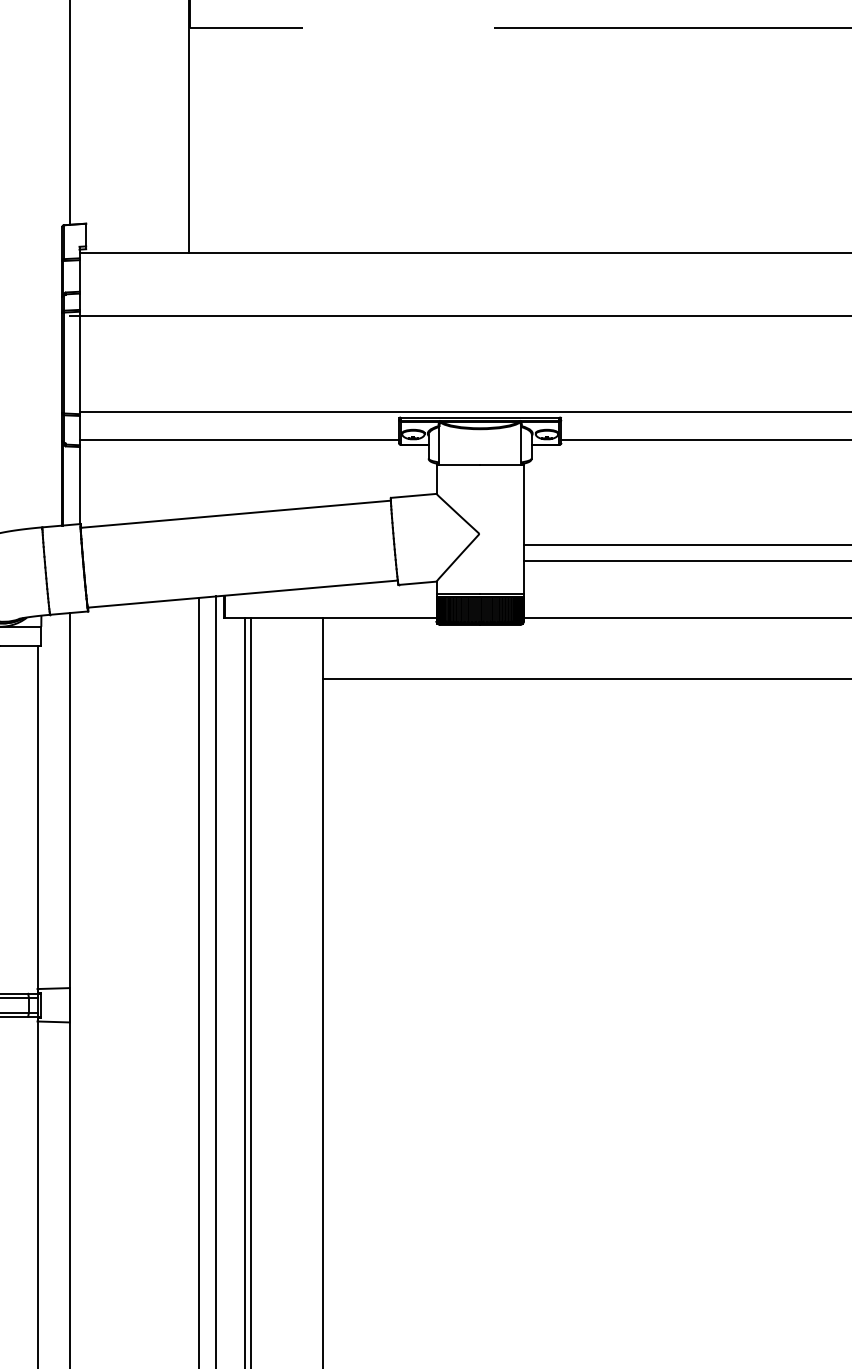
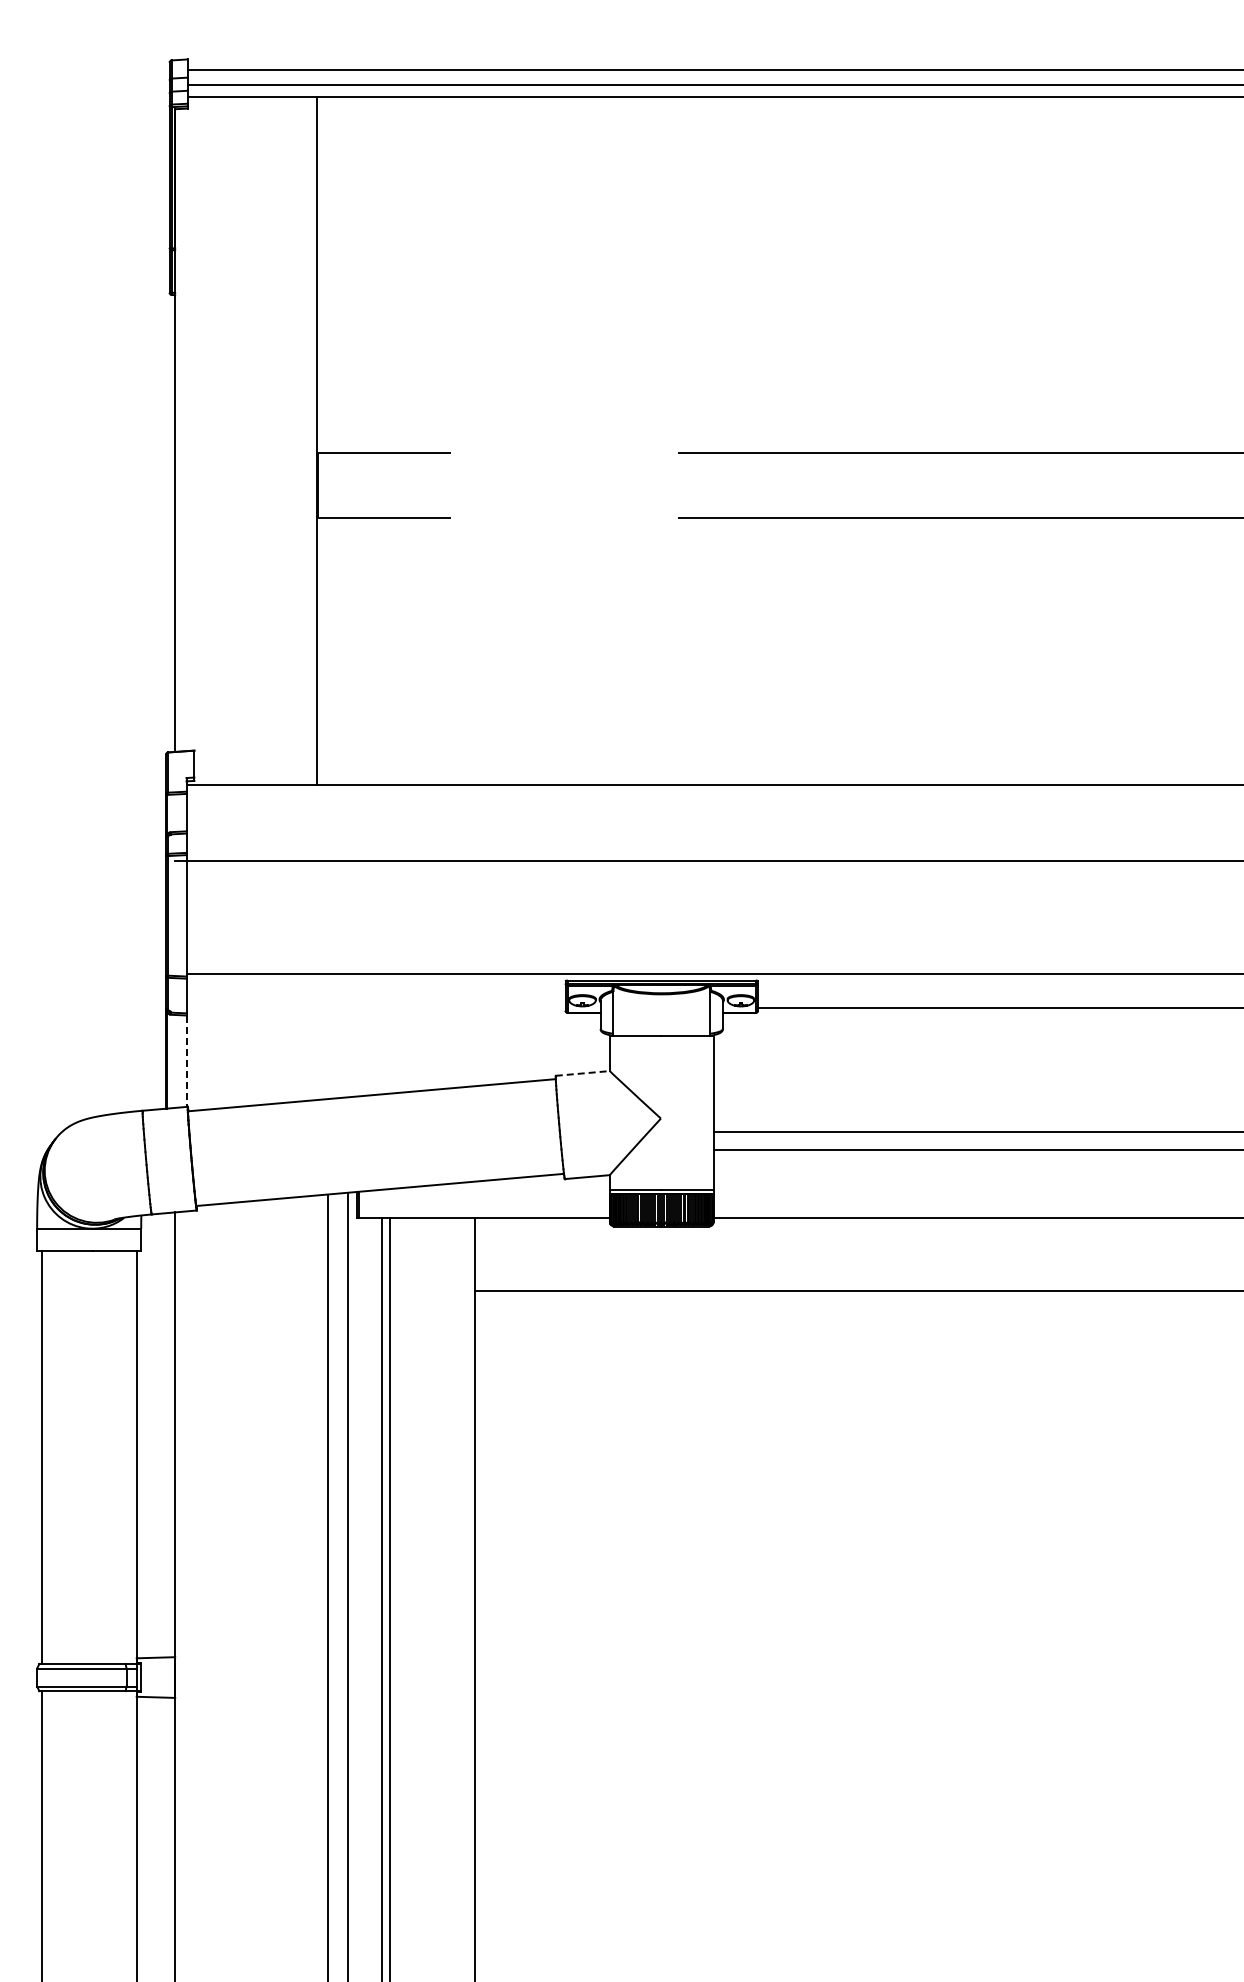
line: (238, 440) -> (375, 1007), removed
line: (79, 485) -> (186, 1061), solid -> dashed
line: (414, 495) -> (583, 1073), solid -> dashed

